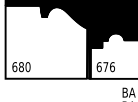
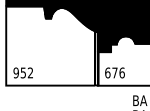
text: (21, 66) -> (23, 72), 680 -> 952

